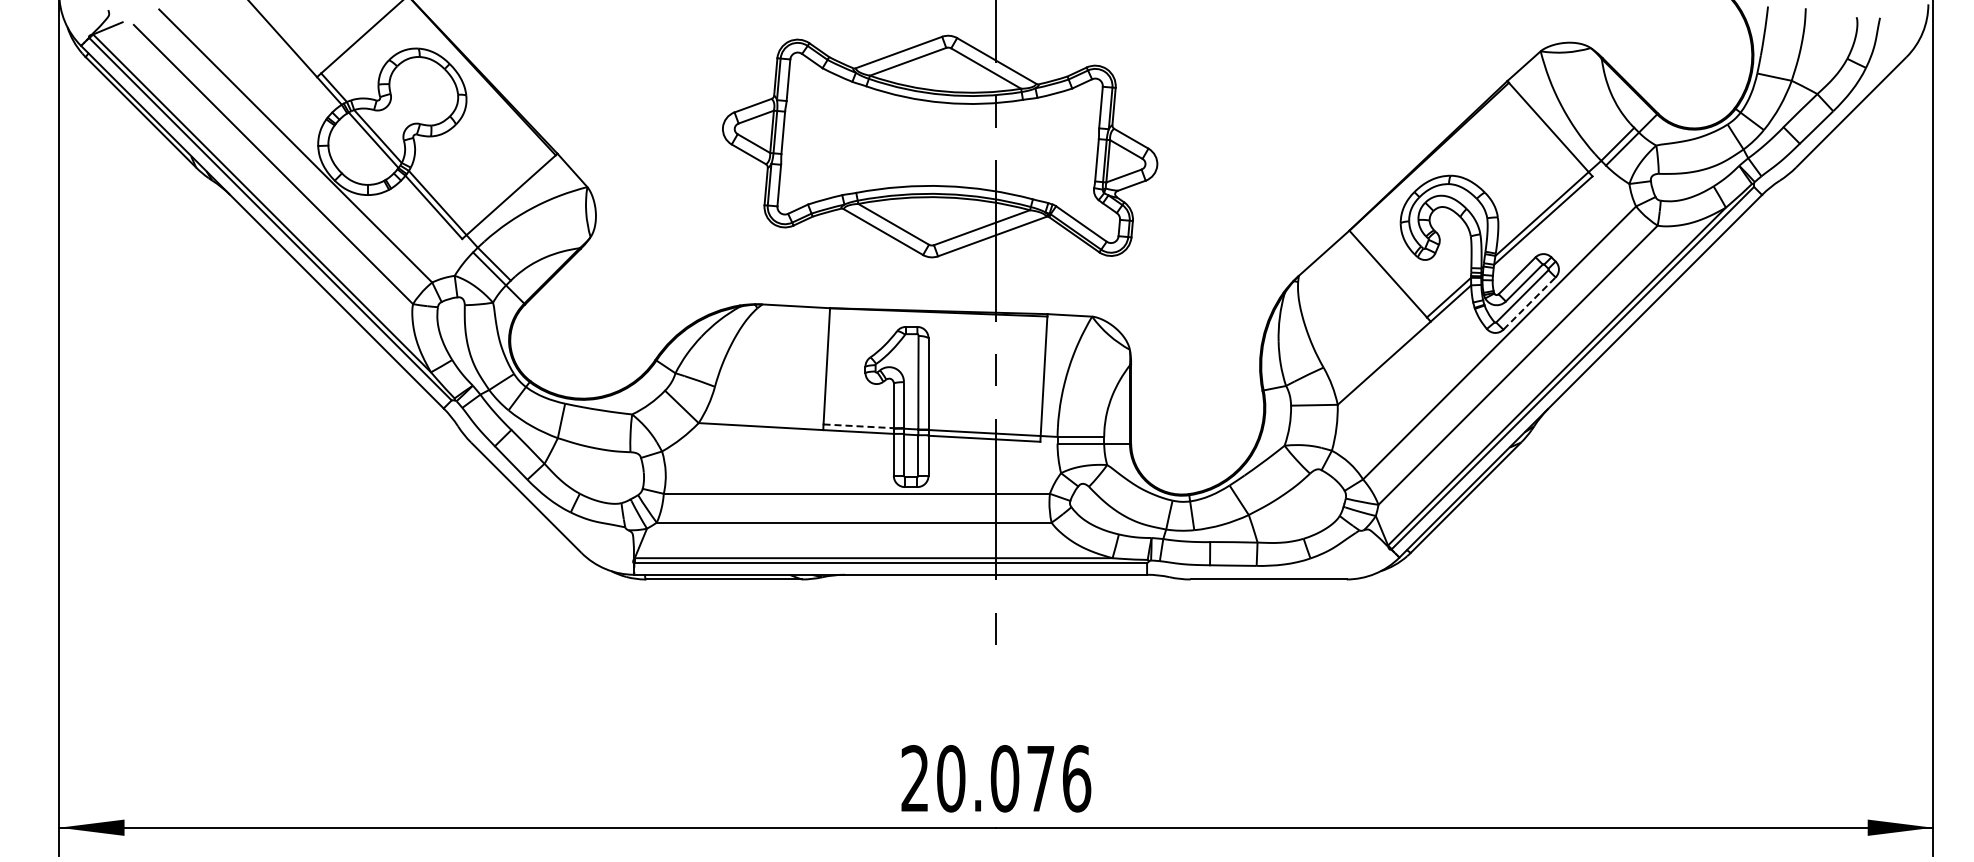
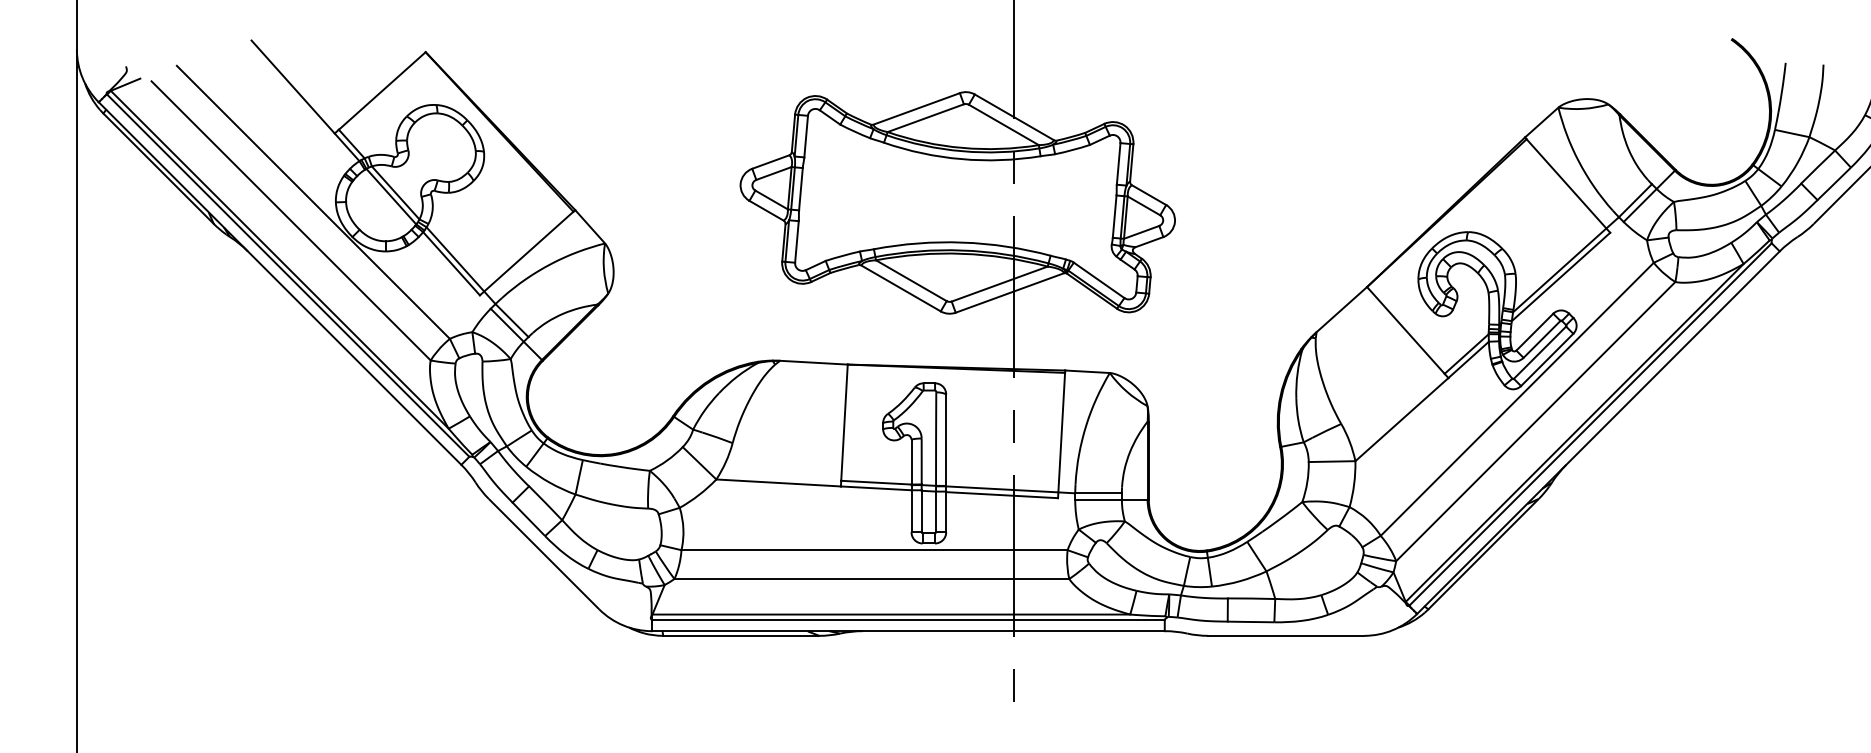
line: (1529, 303) -> (1547, 359), dashed -> solid
line: (859, 426) -> (877, 482), dashed -> solid

